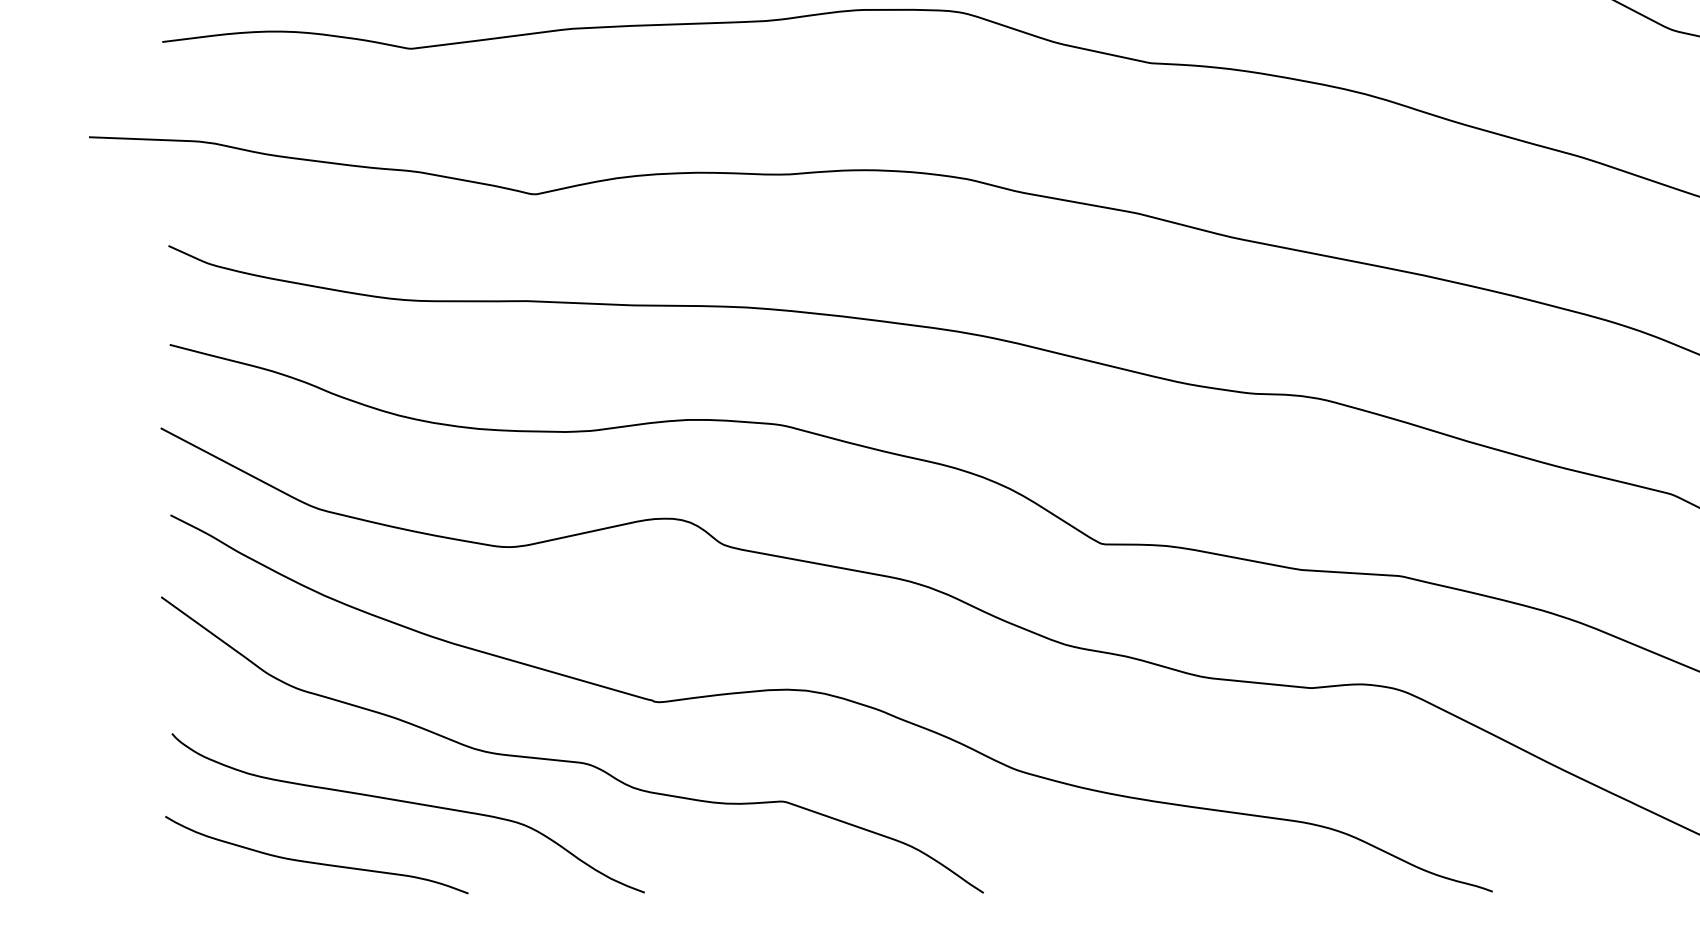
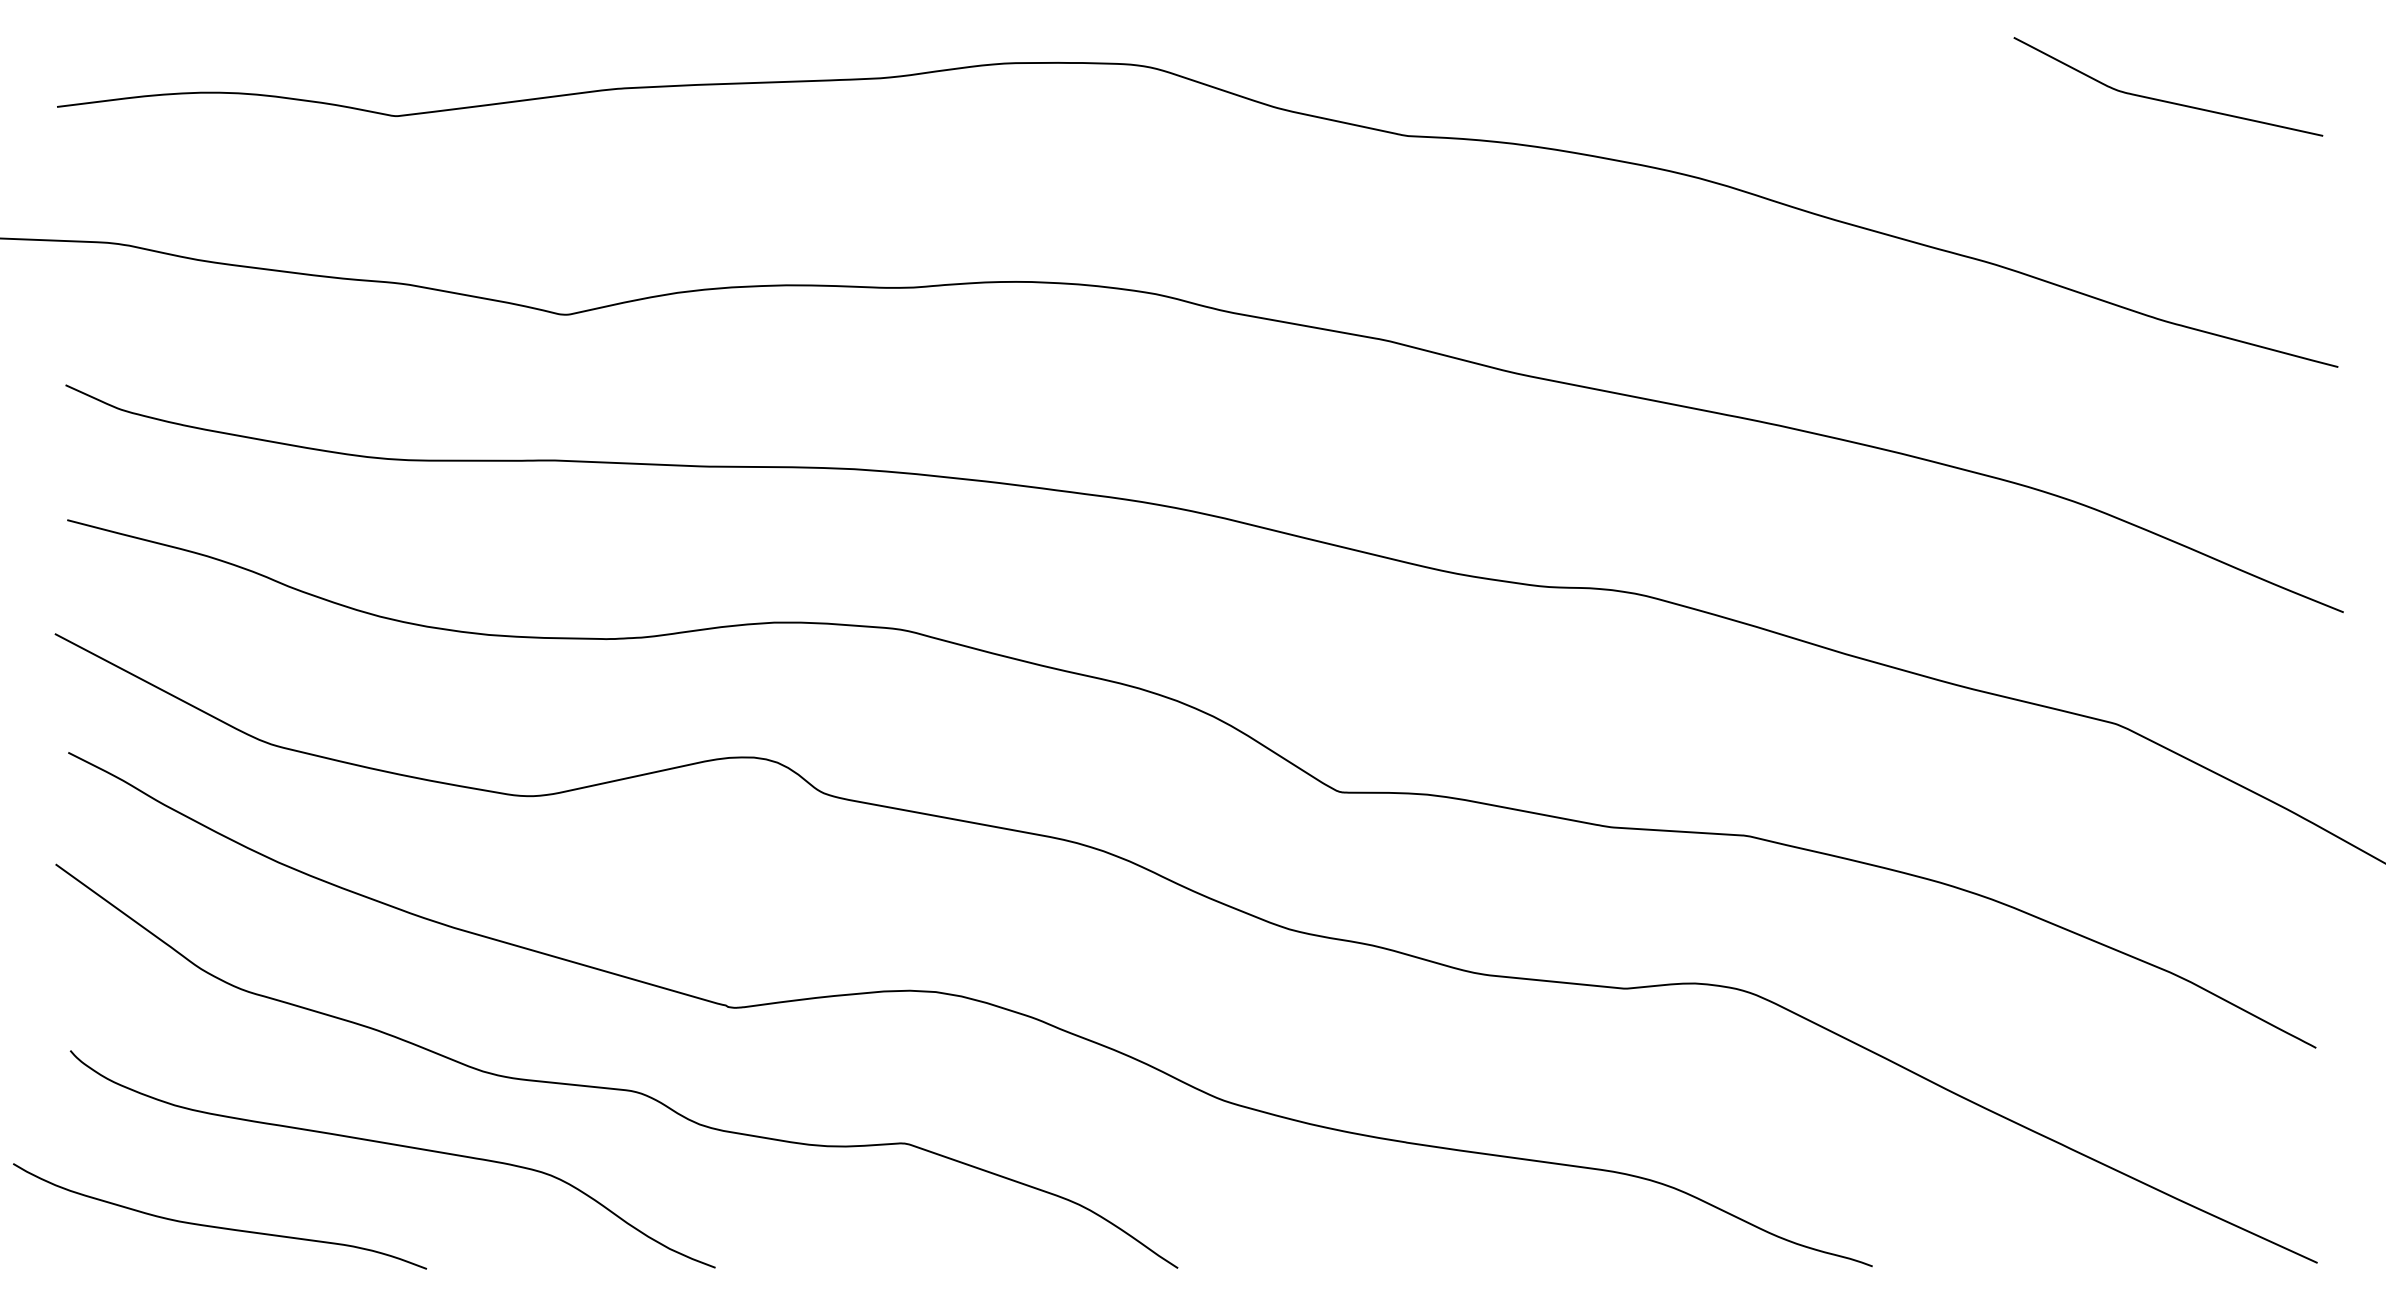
curve: (316, 862) -> (219, 1226), moved

